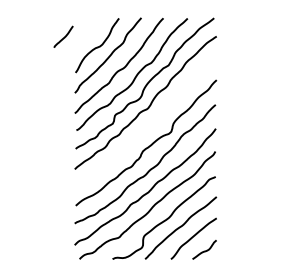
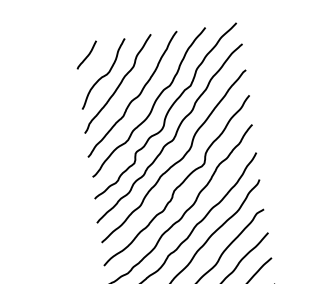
curve: (64, 36) -> (87, 54), moved
curve: (149, 126) -> (177, 160), added

